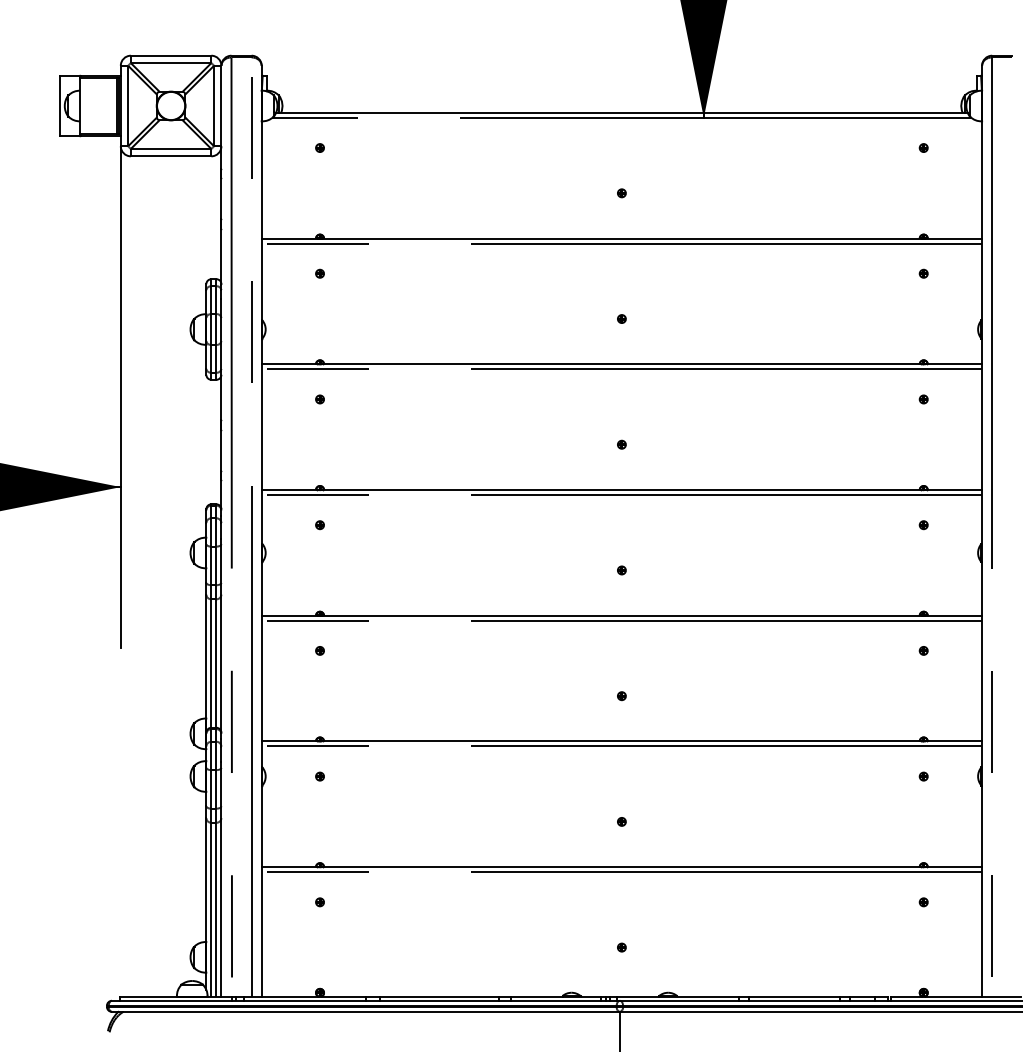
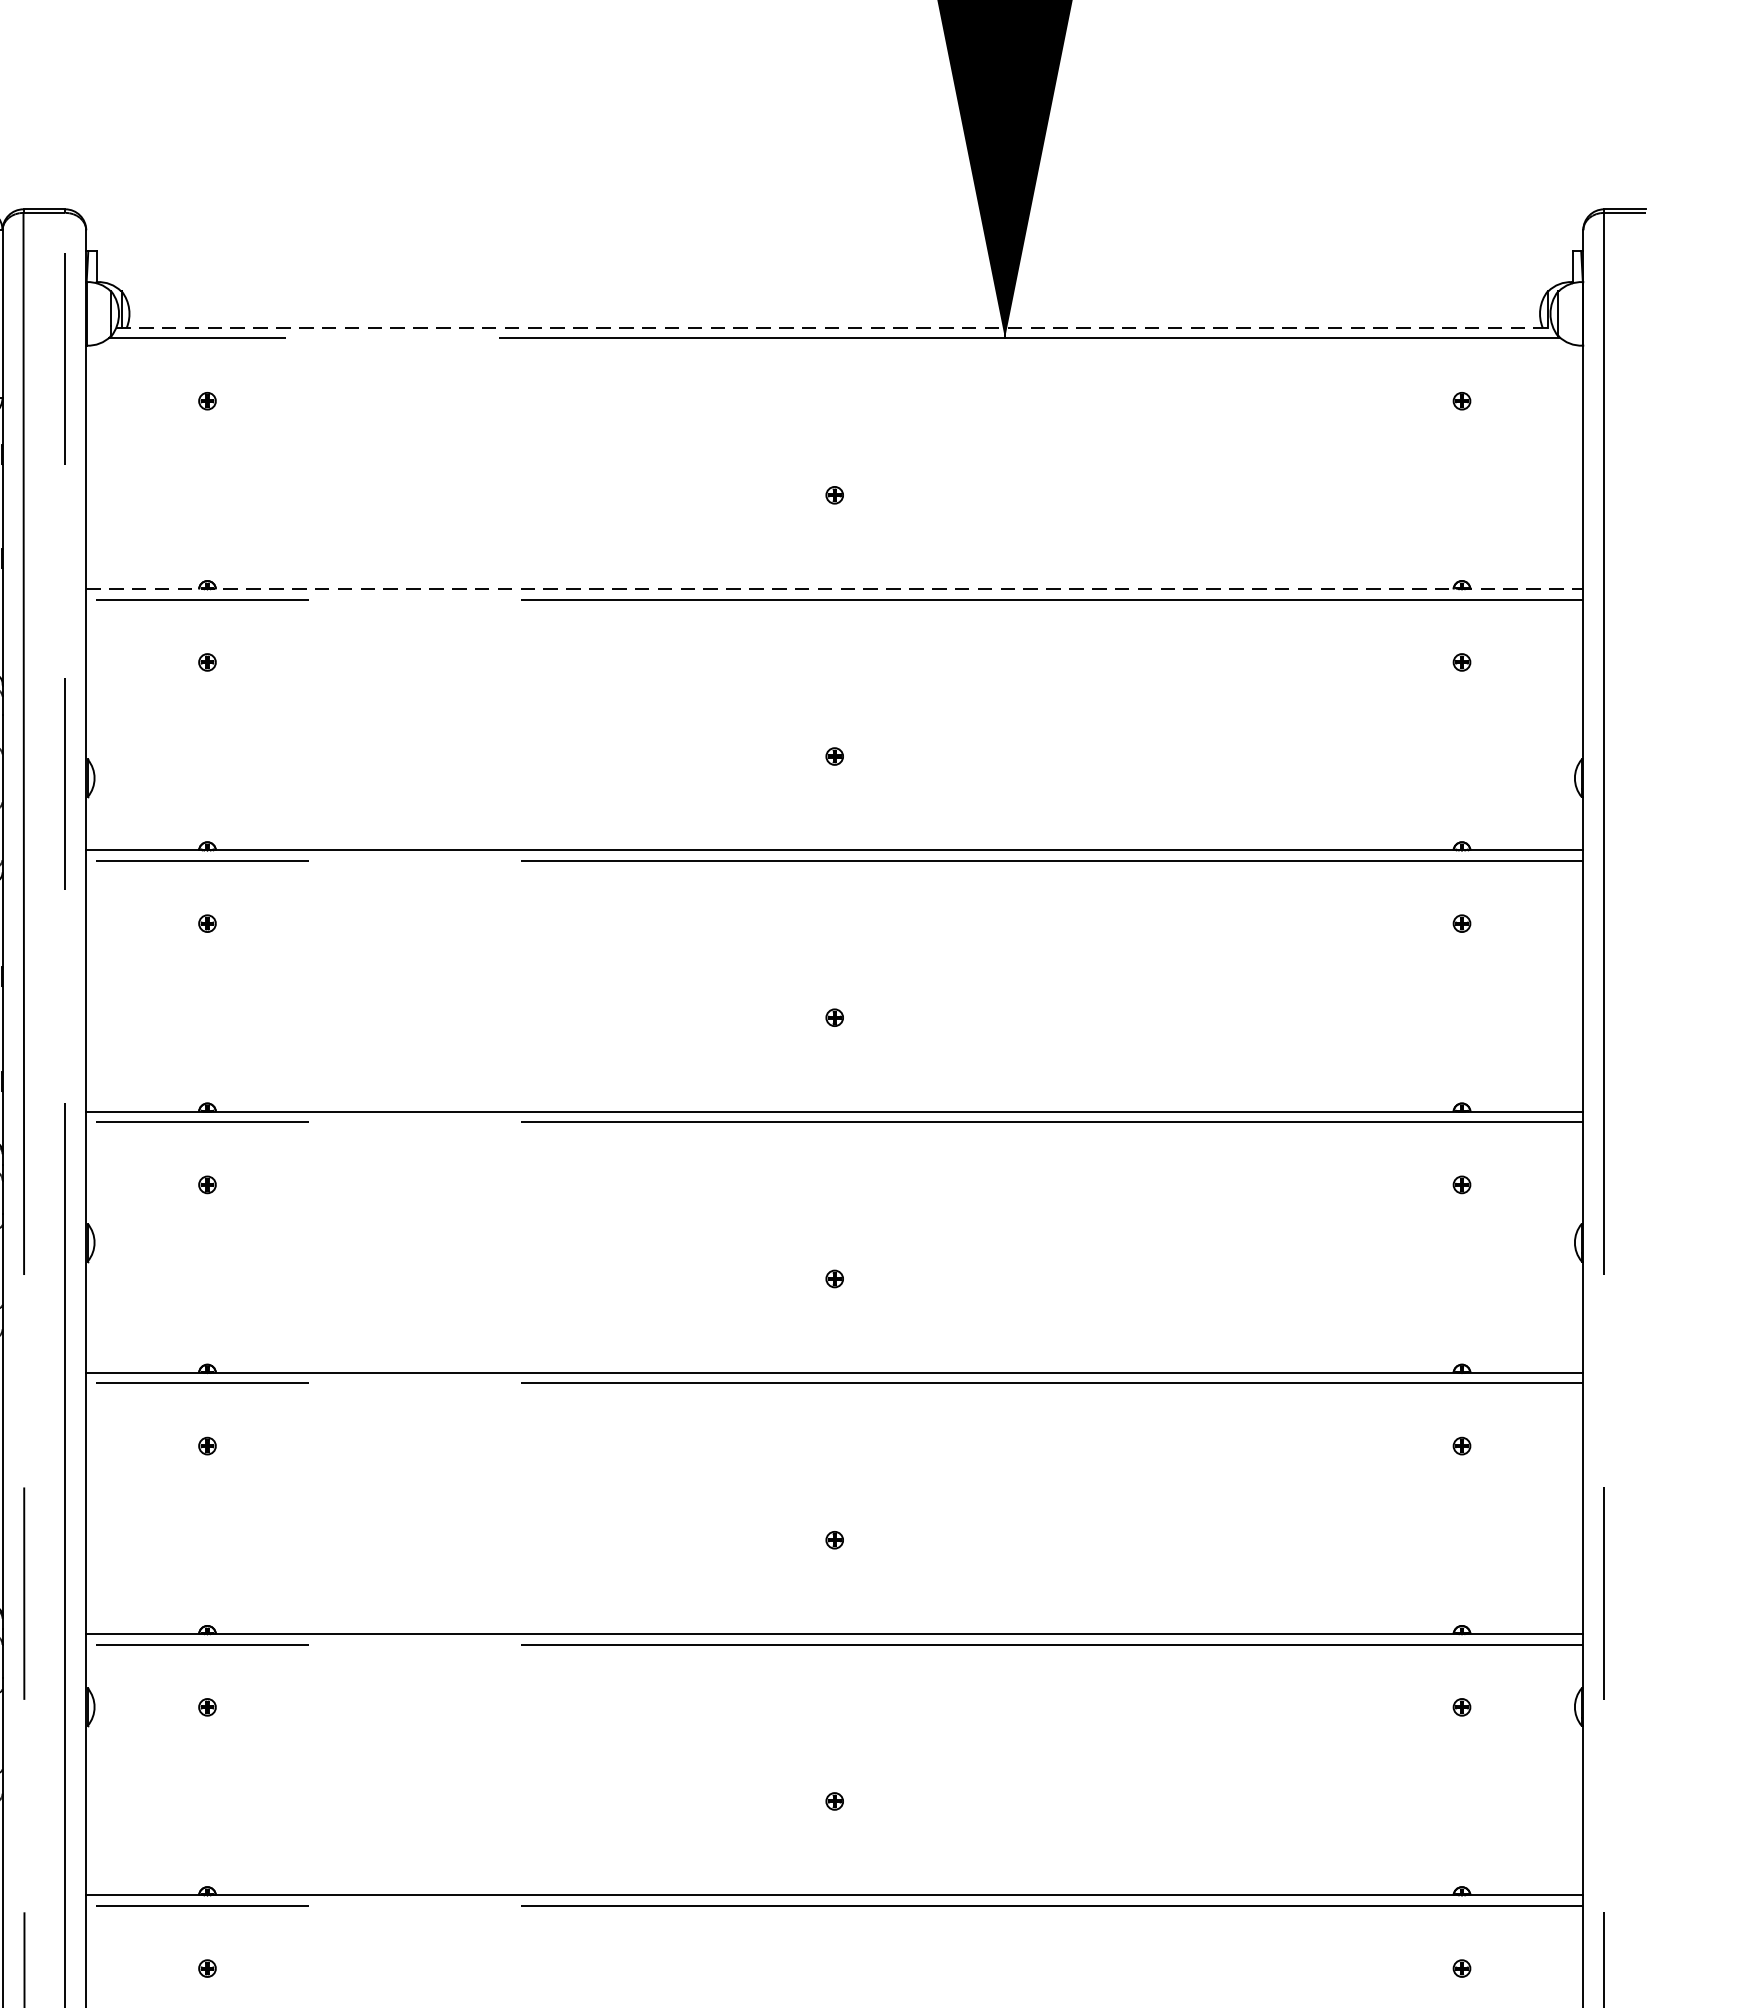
line: (621, 112) -> (833, 327), solid -> dashed
line: (622, 238) -> (836, 589), solid -> dashed

